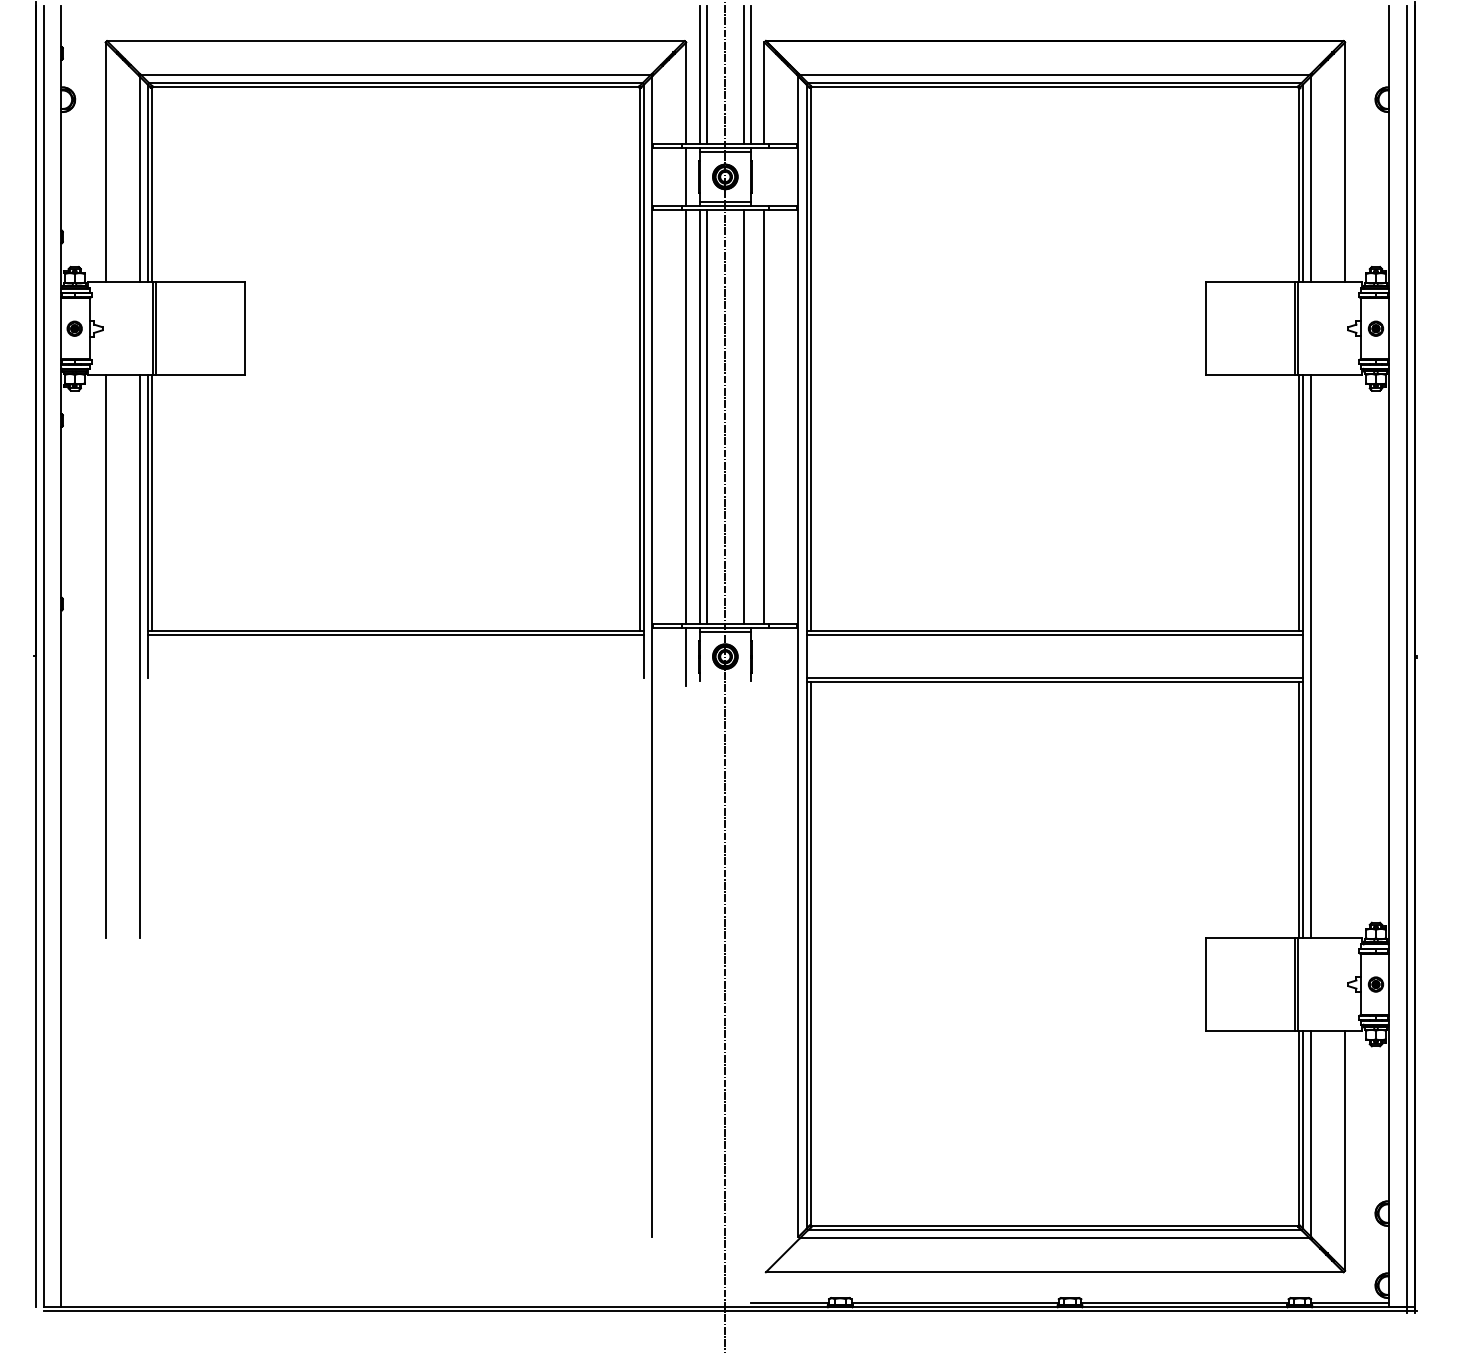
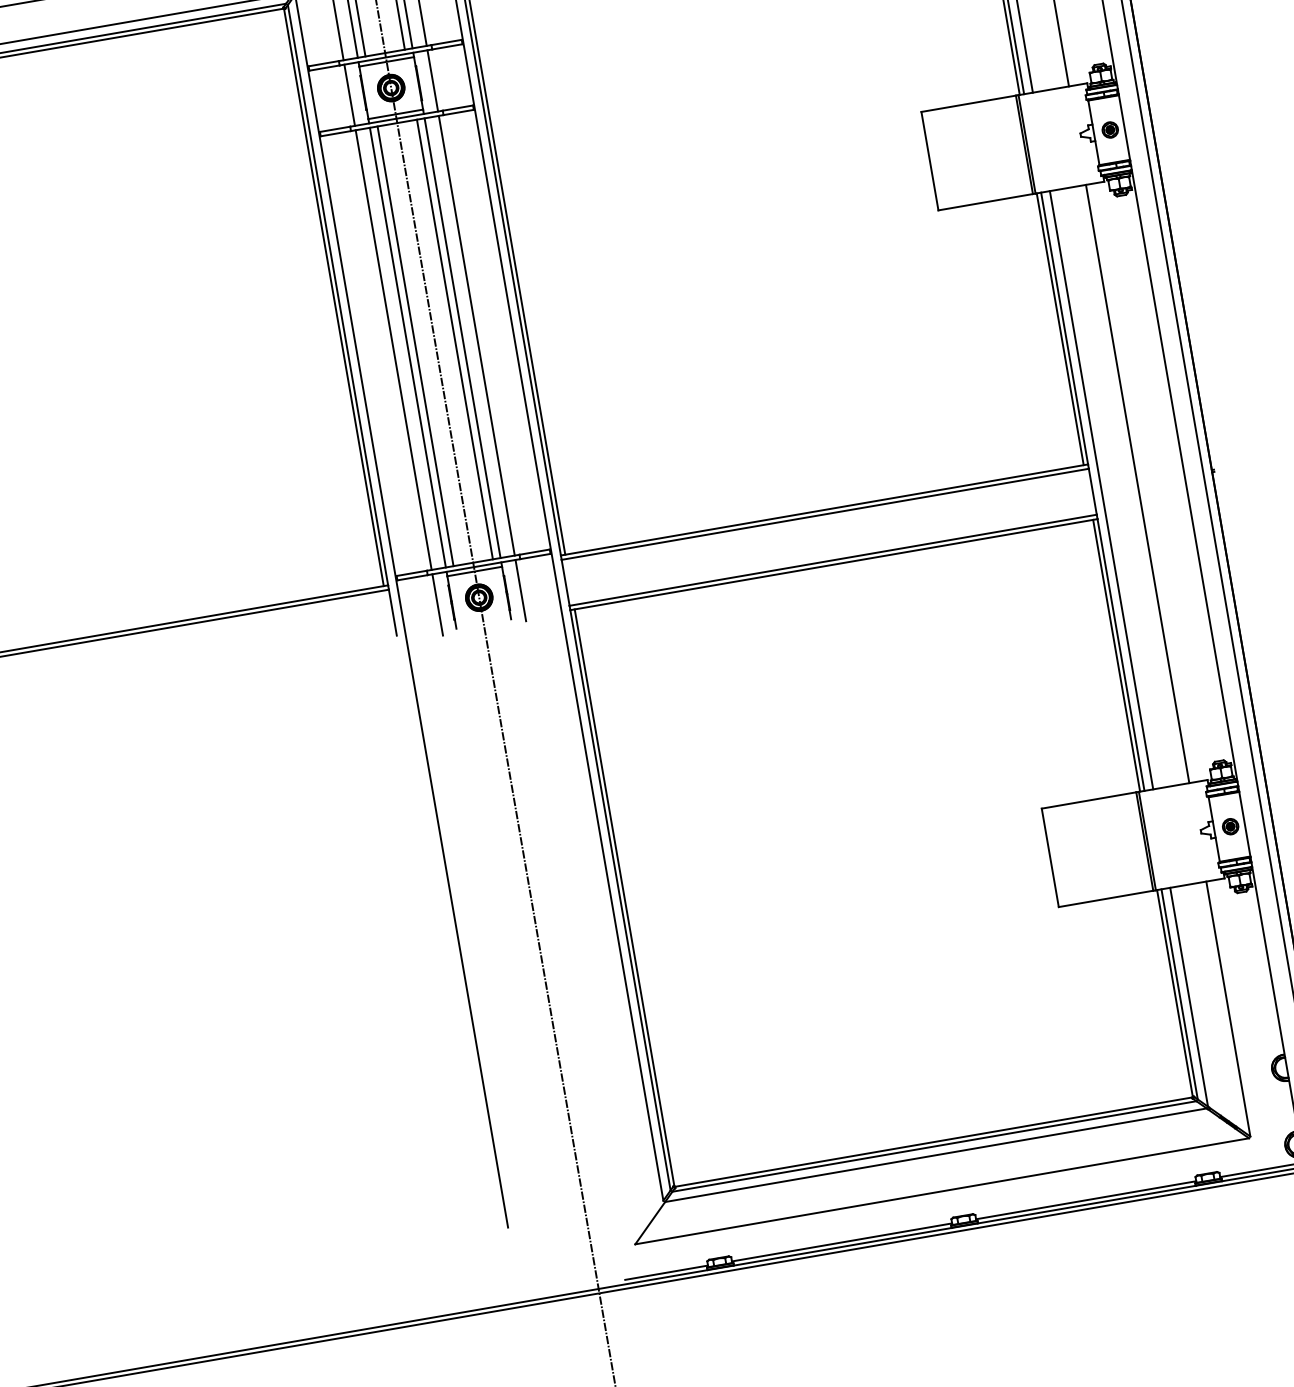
line: (764, 176) -> (432, 80), added
line: (751, 416) -> (462, 337), added
line: (764, 656) -> (520, 590), added
line: (1345, 656) -> (1138, 483), added

